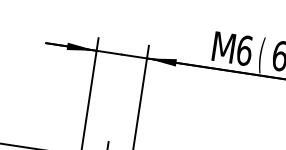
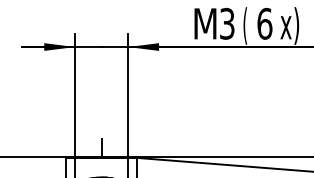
text: (244, 50) -> (227, 23), 6 -> 3

